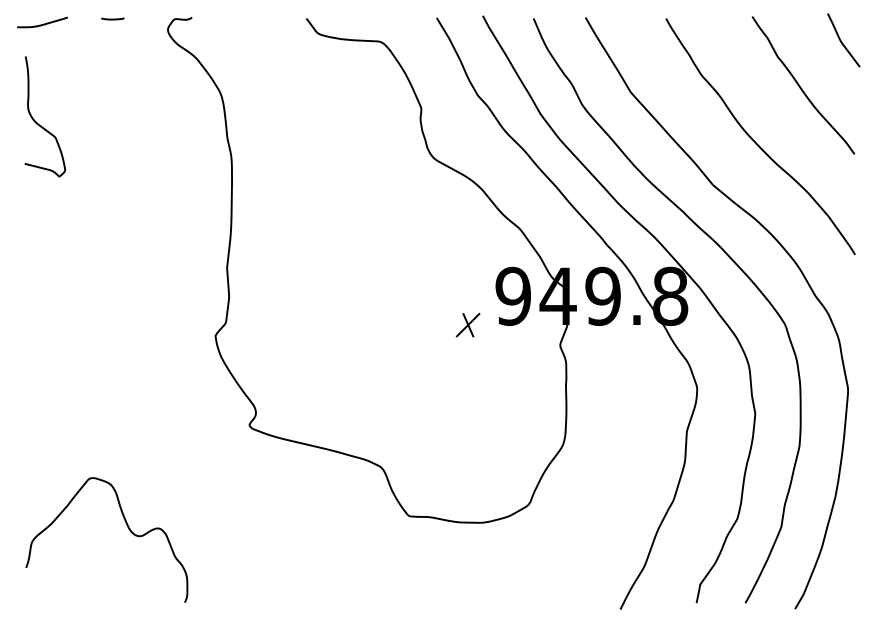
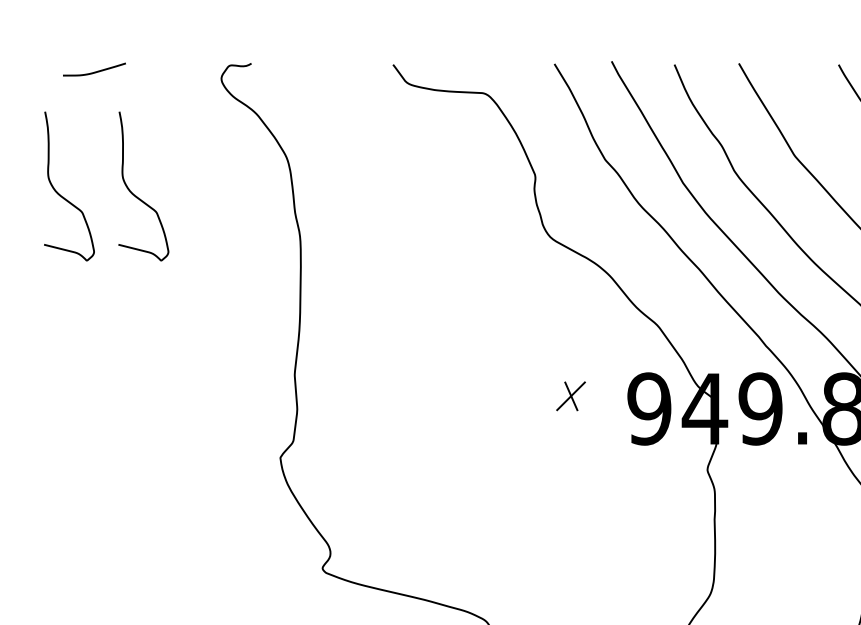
line: (112, 18) -> (152, 64), removed
curve: (43, 23) -> (95, 70), moved
curve: (97, 122) -> (134, 193), added
part: (467, 324) -> (570, 395), moved

